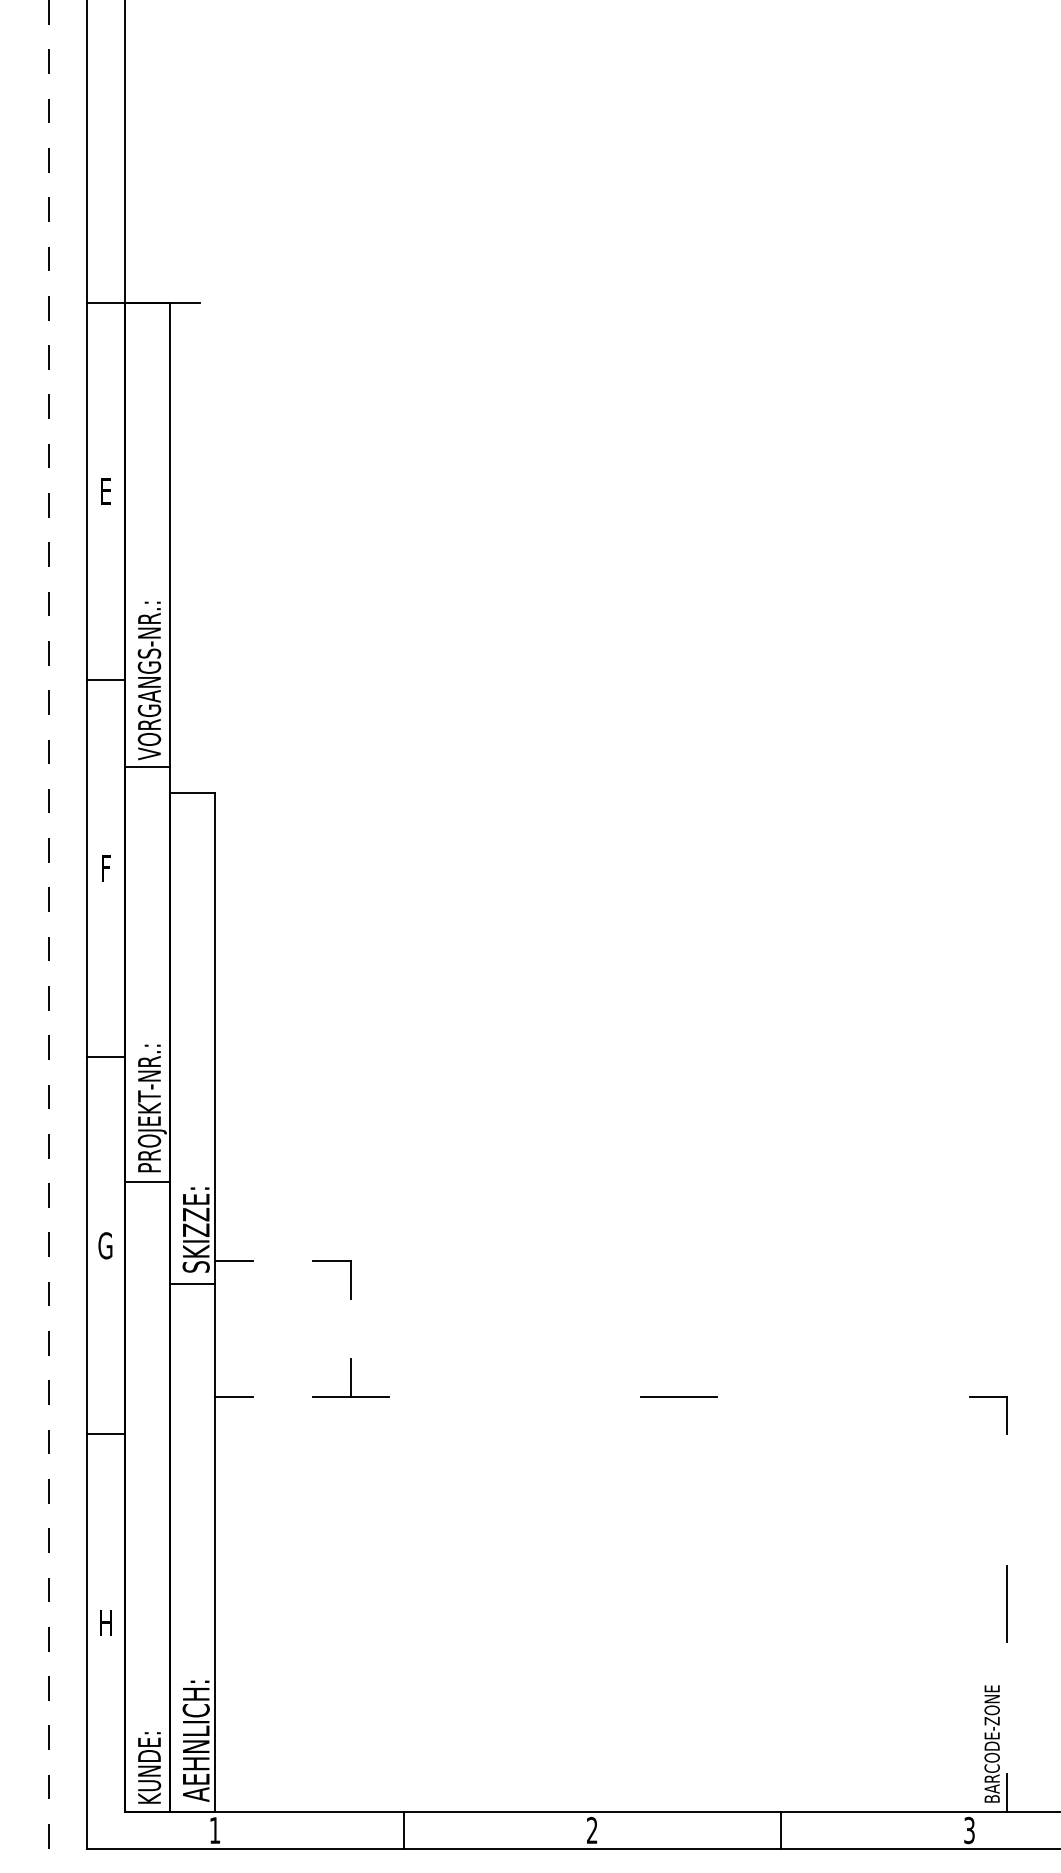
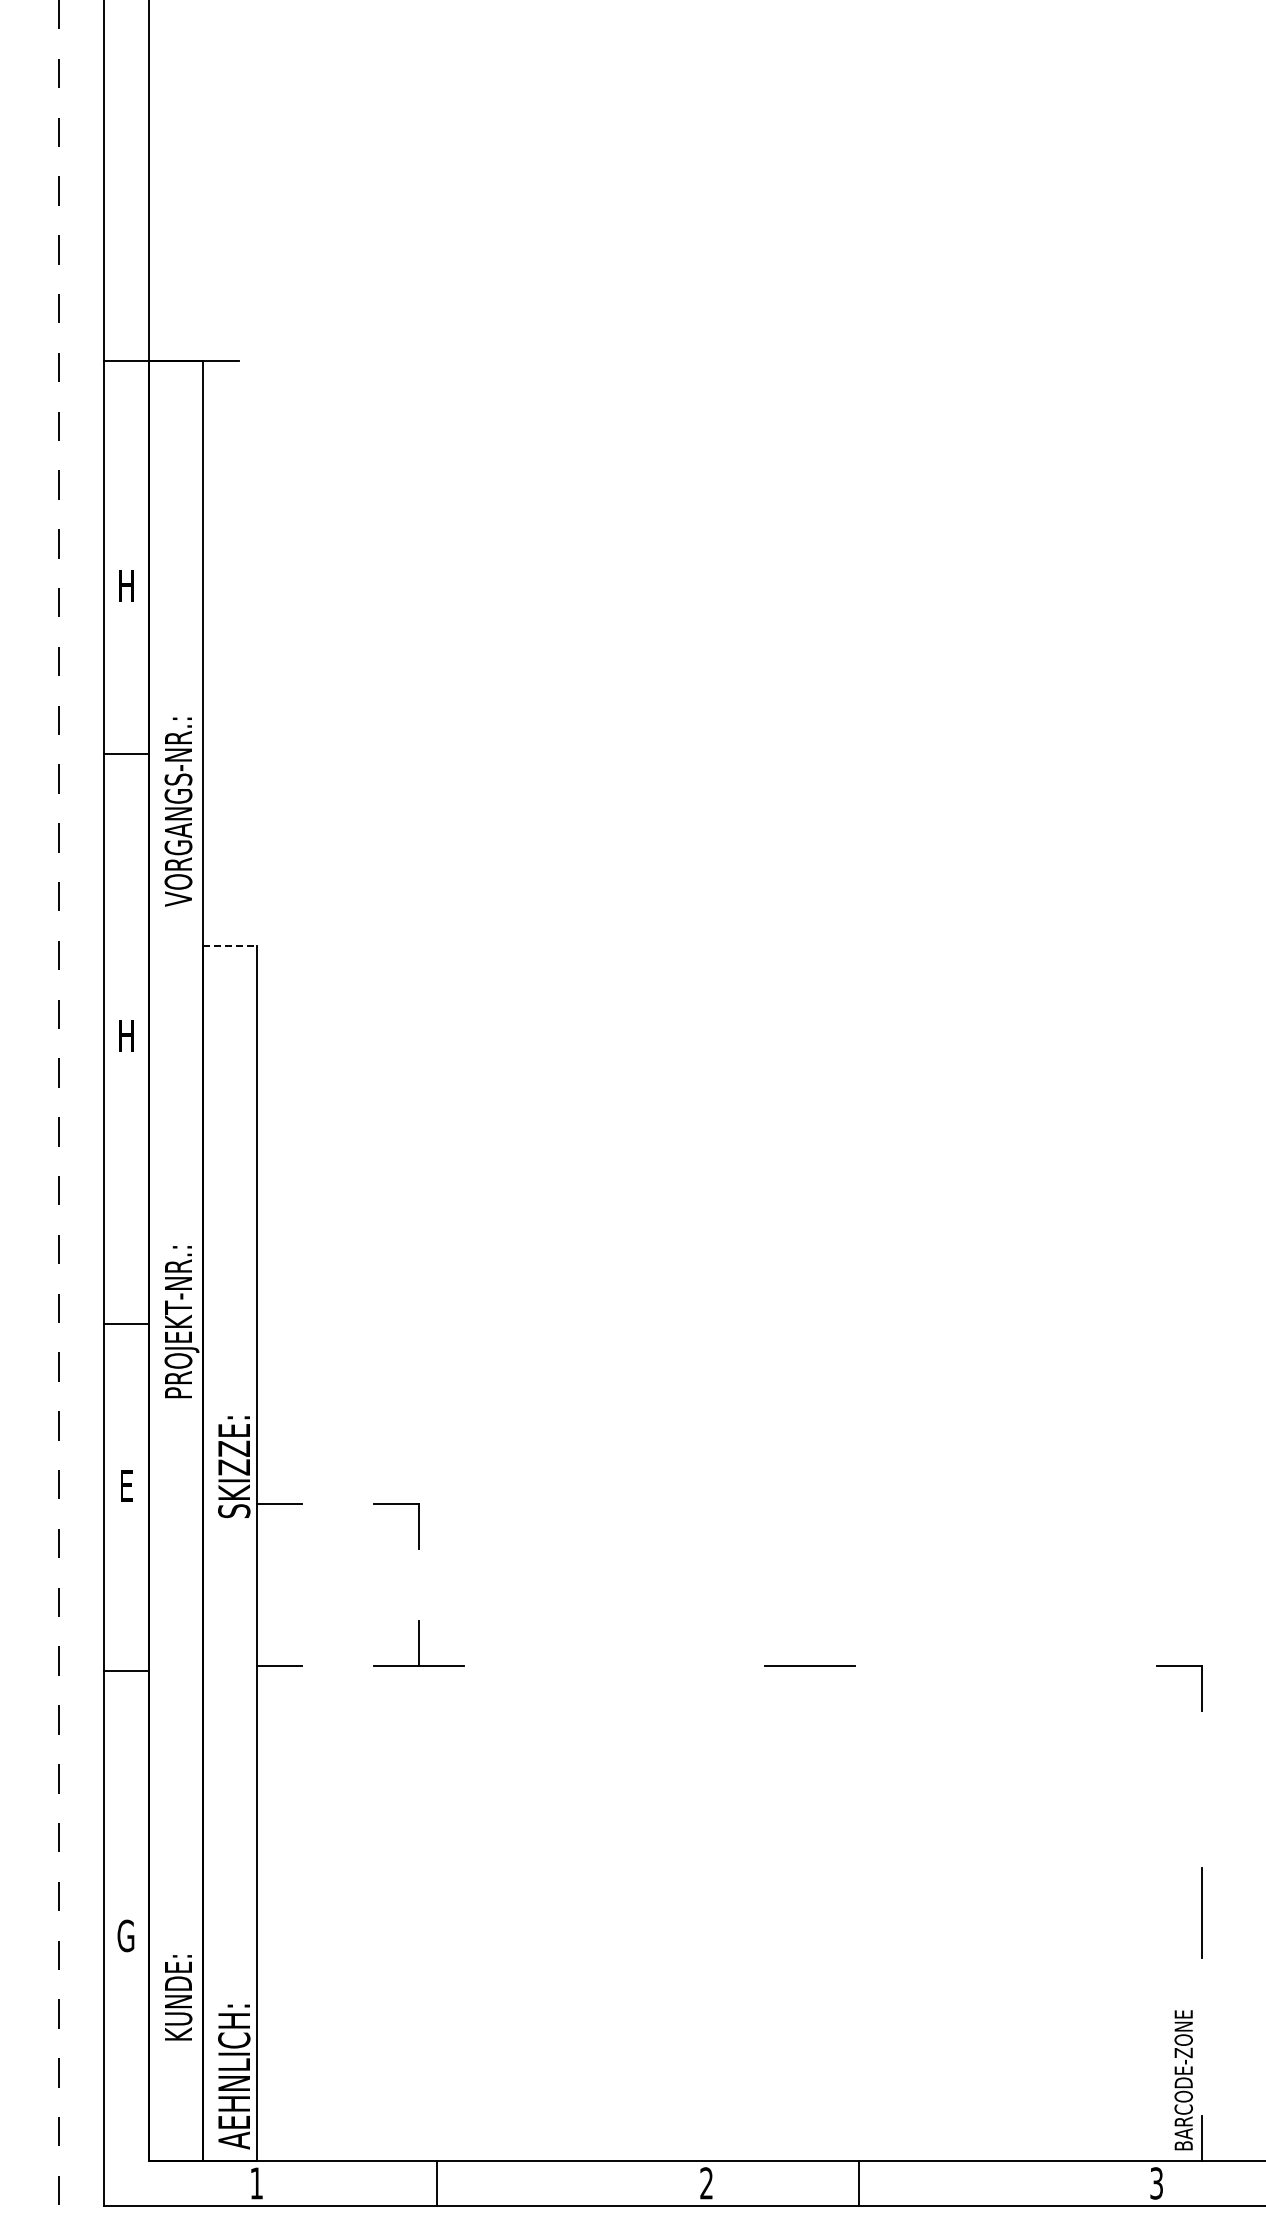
text: (105, 490) -> (126, 585), E -> H
line: (105, 679) -> (125, 753), moved
line: (146, 766) -> (175, 914), removed
line: (192, 792) -> (229, 945), solid -> dashed
text: (105, 868) -> (126, 1035), F -> H
line: (105, 1056) -> (125, 1323), moved
line: (146, 1181) -> (175, 1409), removed
text: (105, 1245) -> (125, 1485), G -> E
line: (192, 1283) -> (229, 1530), removed
line: (105, 1434) -> (125, 1670), moved
text: (105, 1622) -> (125, 1935), H -> G
text: (149, 1767) -> (178, 1997), moved
line: (403, 1829) -> (436, 2182), moved
line: (780, 1829) -> (858, 2182), moved

